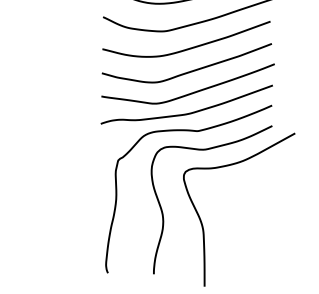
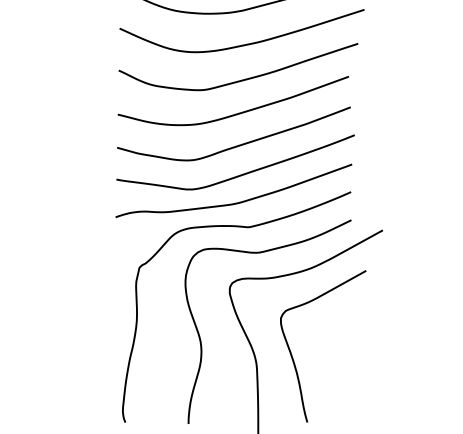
curve: (230, 225) -> (293, 357), added

